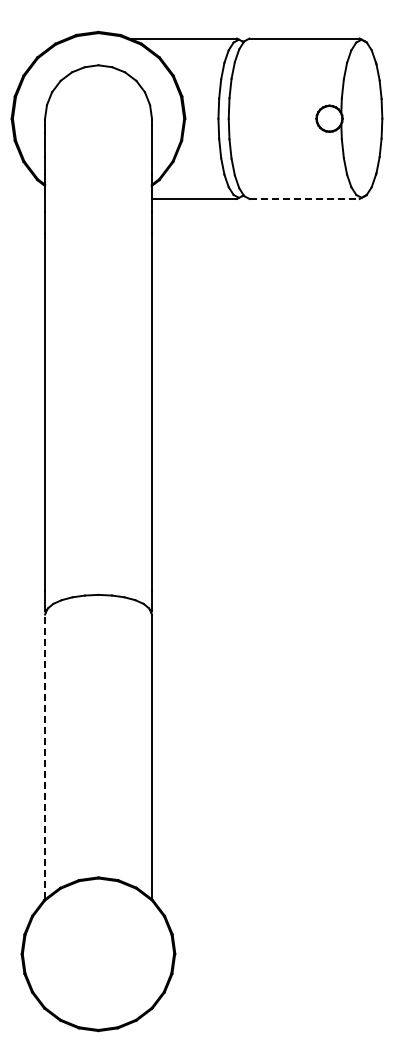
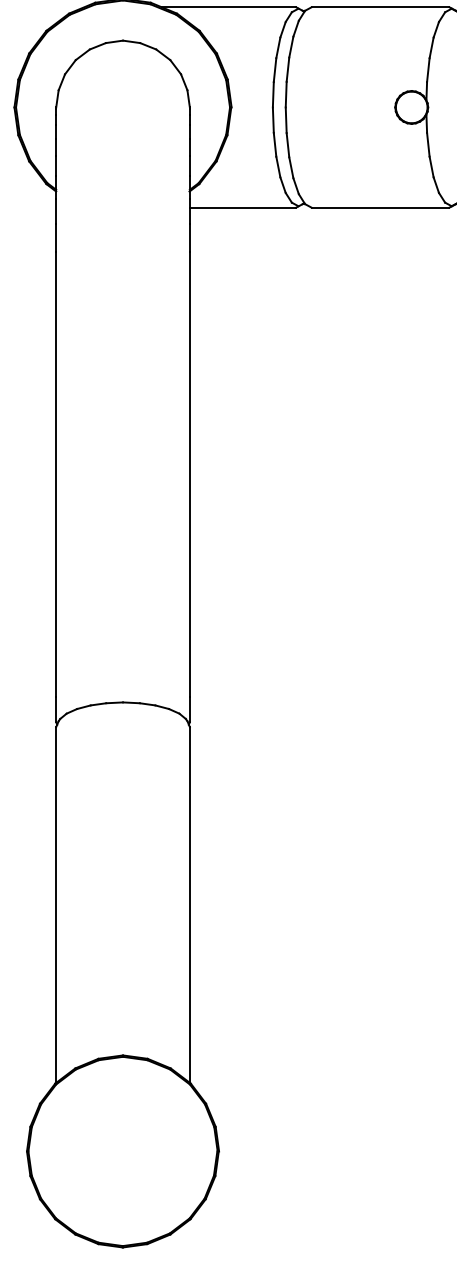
line: (305, 198) -> (381, 207), dashed -> solid
line: (45, 756) -> (56, 904), dashed -> solid

